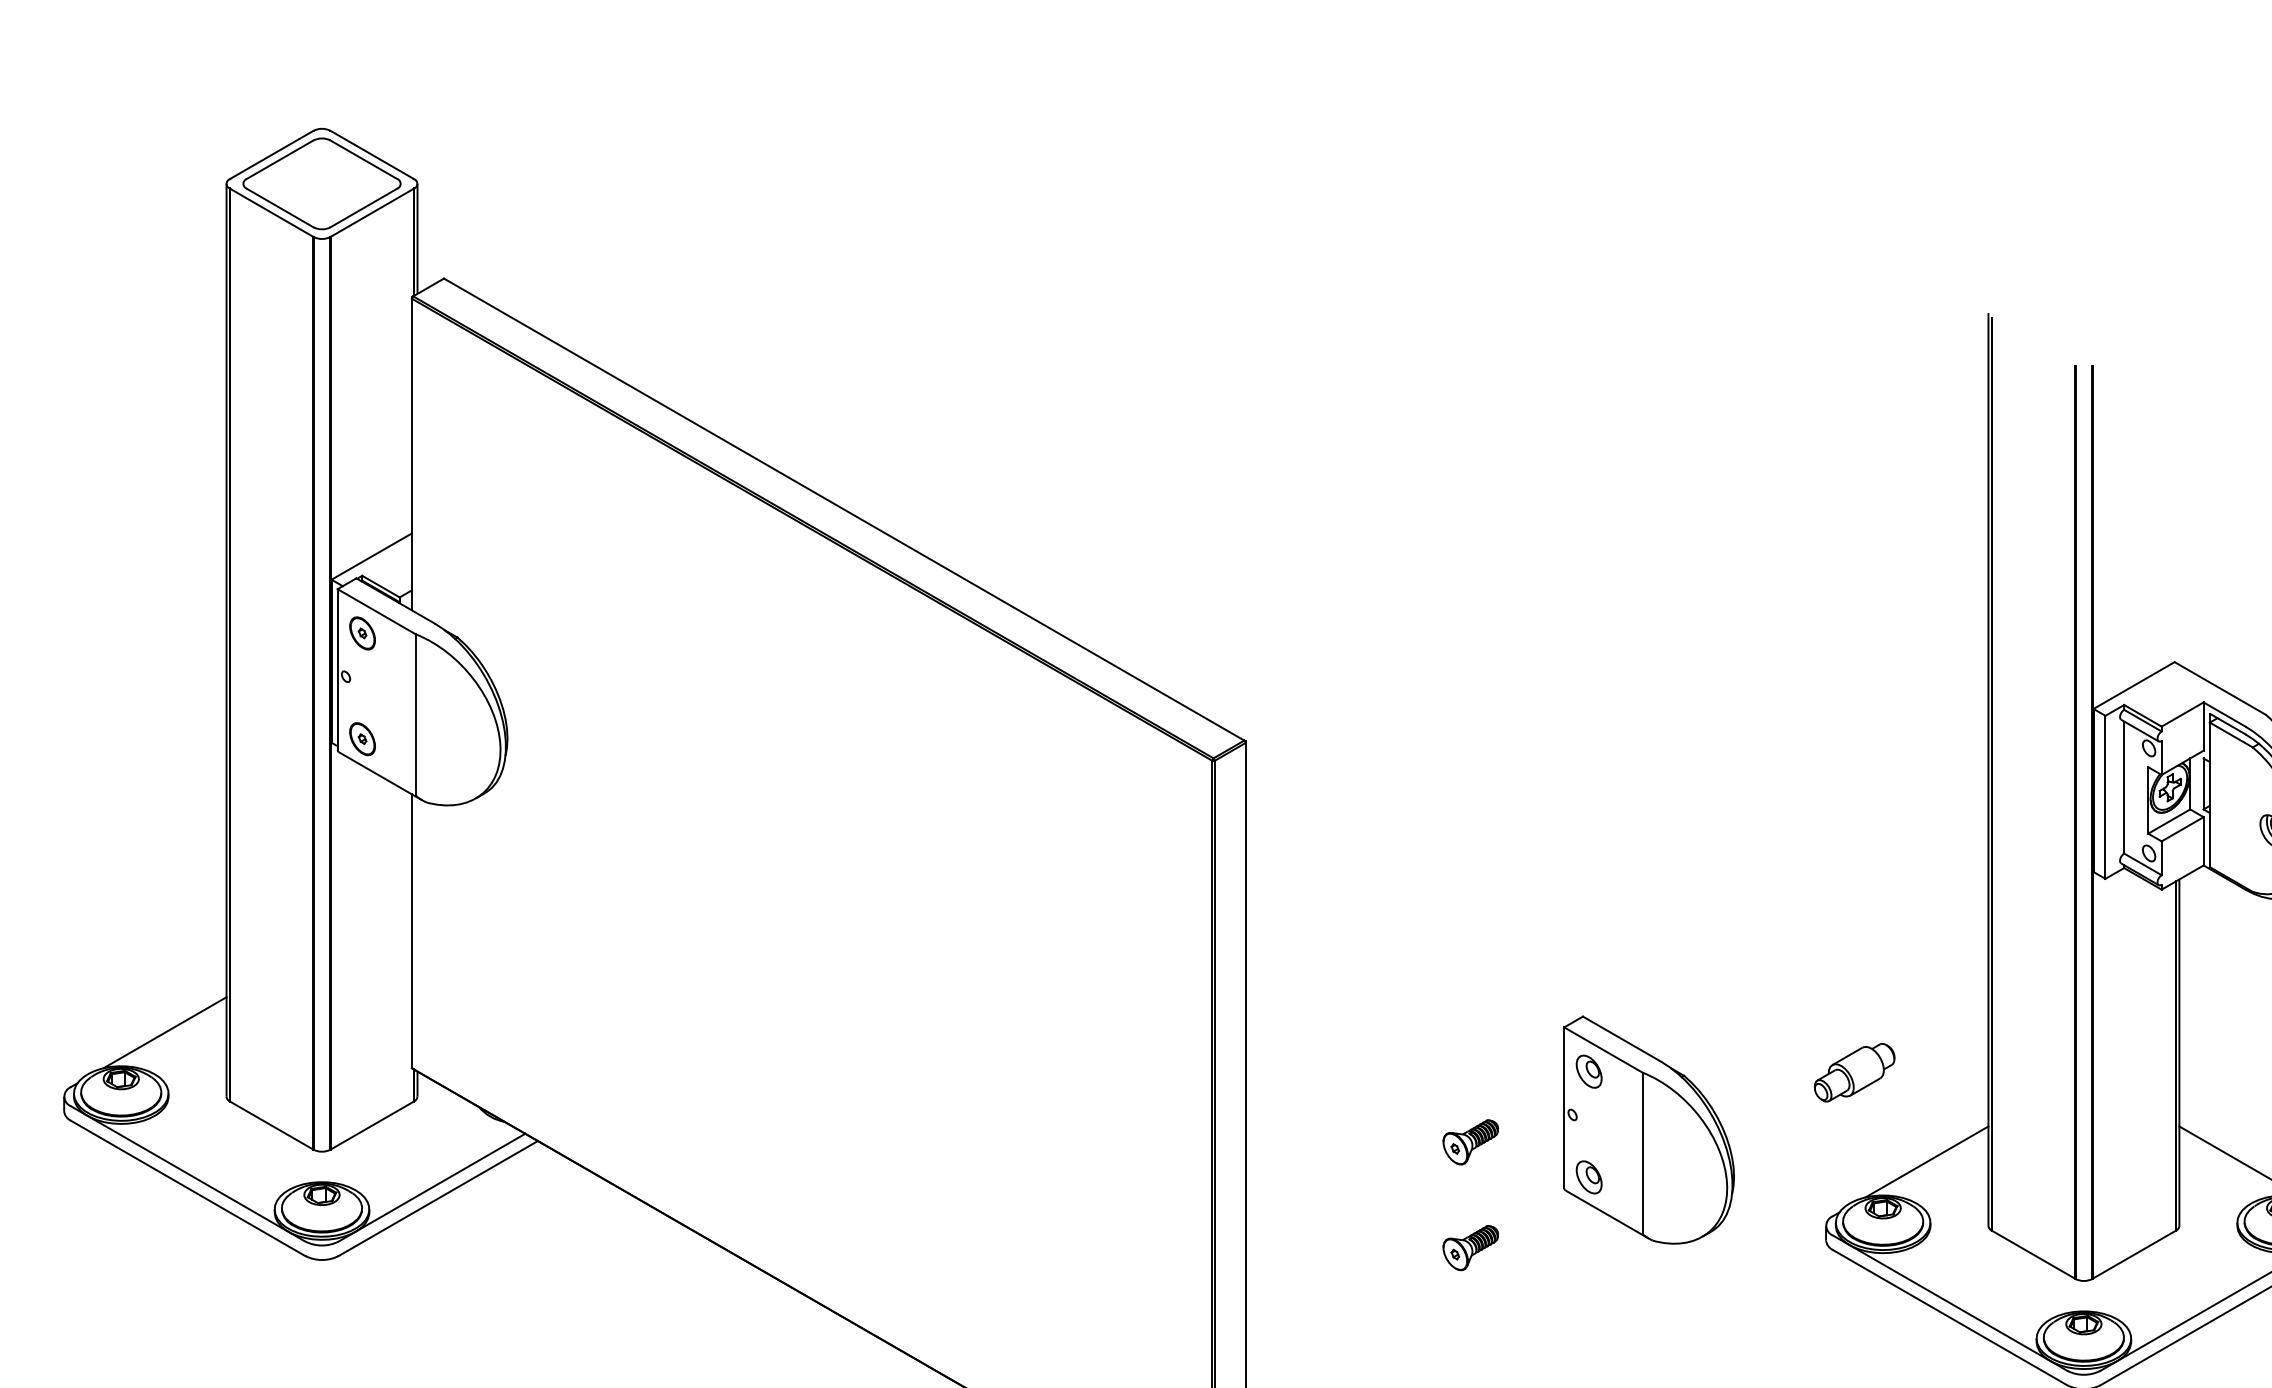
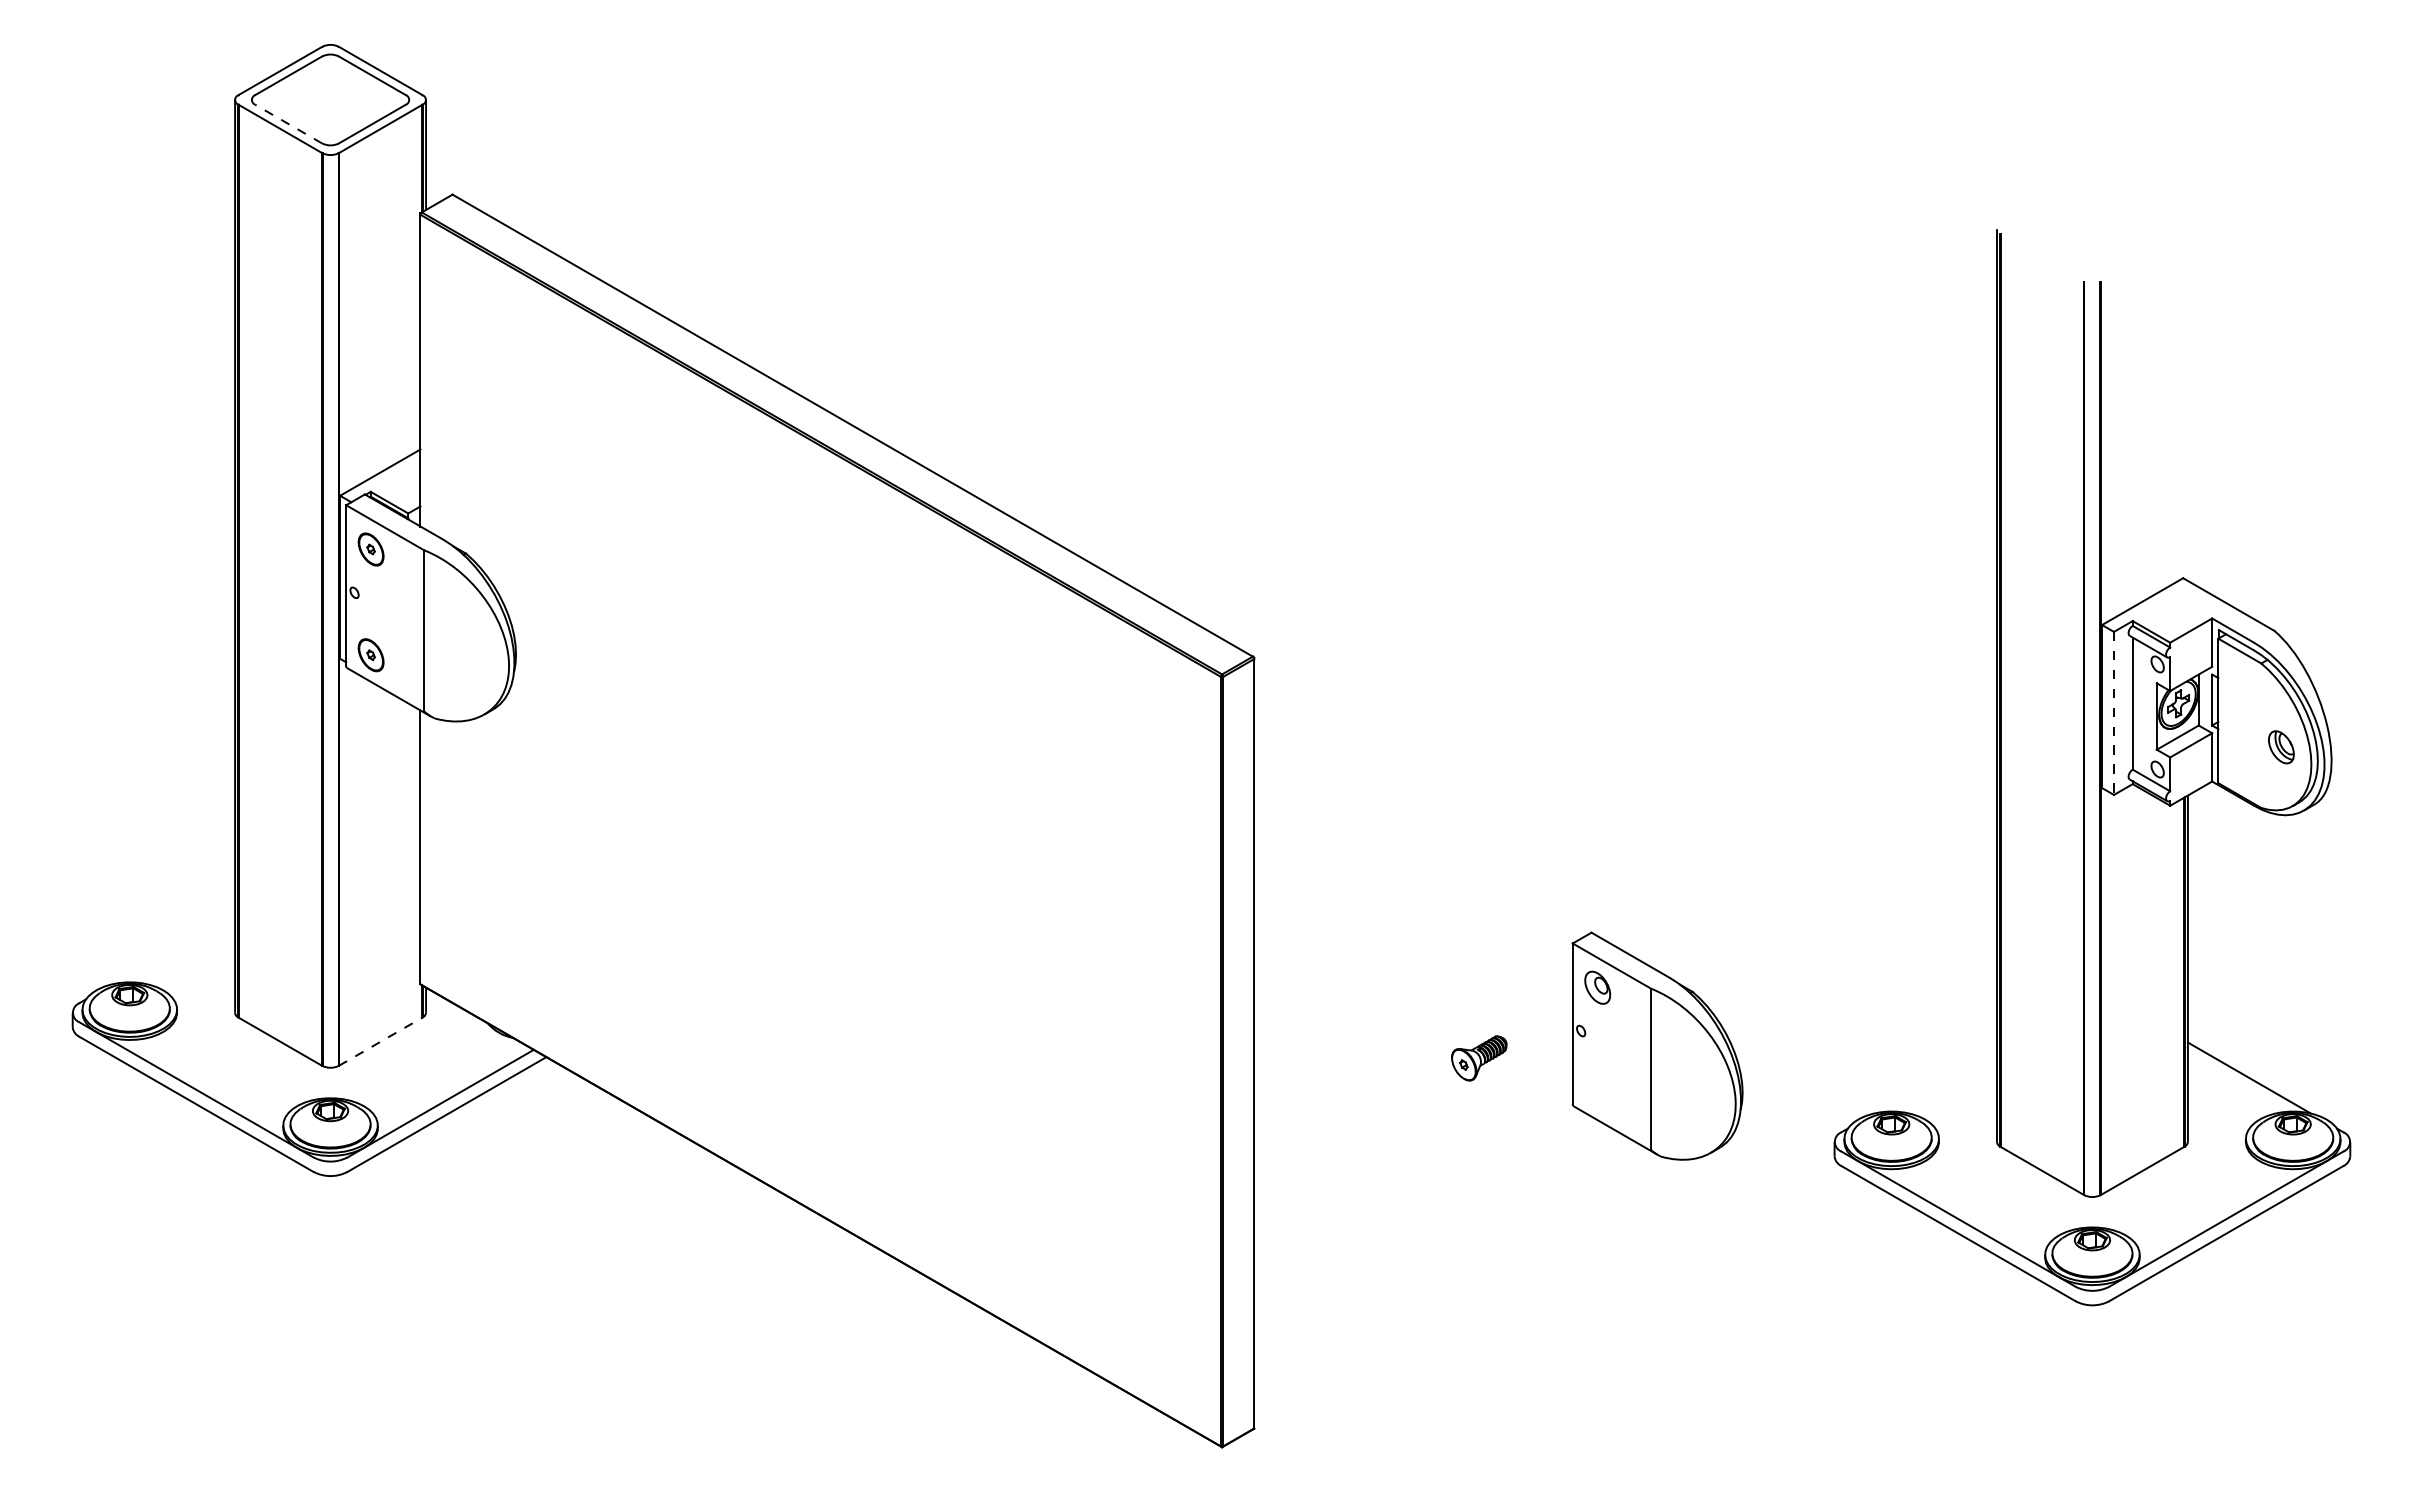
line: (279, 208) -> (288, 124), solid -> dashed
line: (2105, 797) -> (2114, 713), solid -> dashed
line: (164, 1032) -> (173, 948), removed
part: (1853, 1072) -> (1862, 988), removed
line: (372, 1125) -> (381, 1041), solid -> dashed
line: (1926, 1161) -> (1935, 1077), removed
part: (1588, 1177) -> (1597, 1093), removed
part: (1470, 1248) -> (1479, 1164), removed

